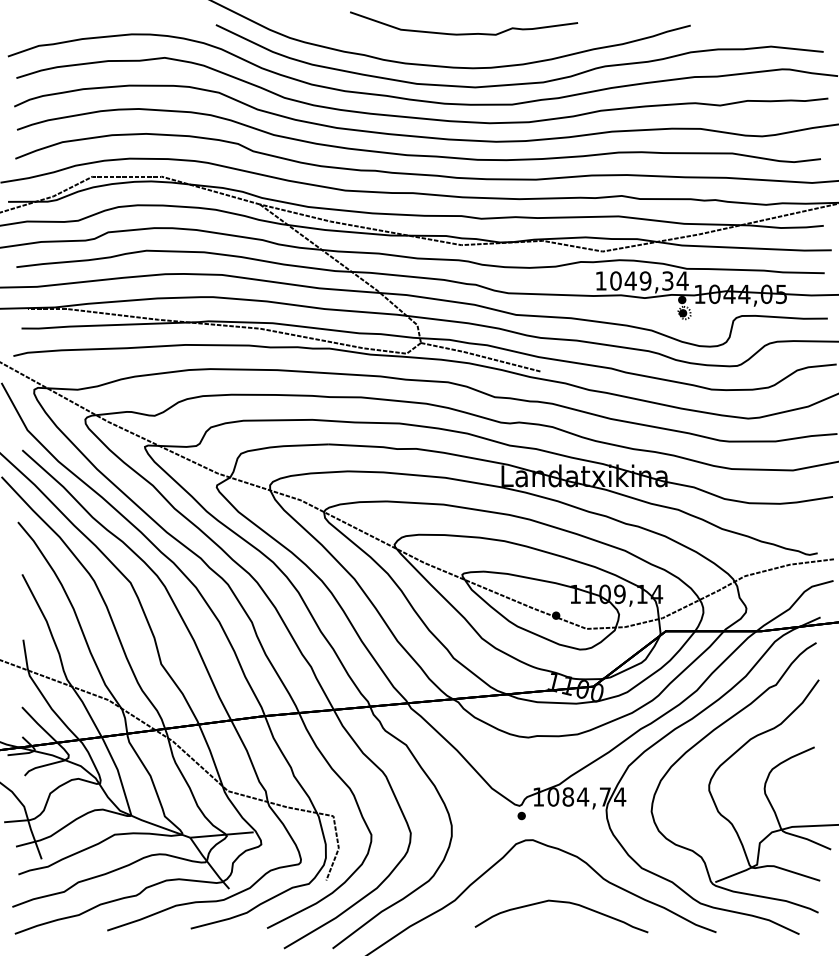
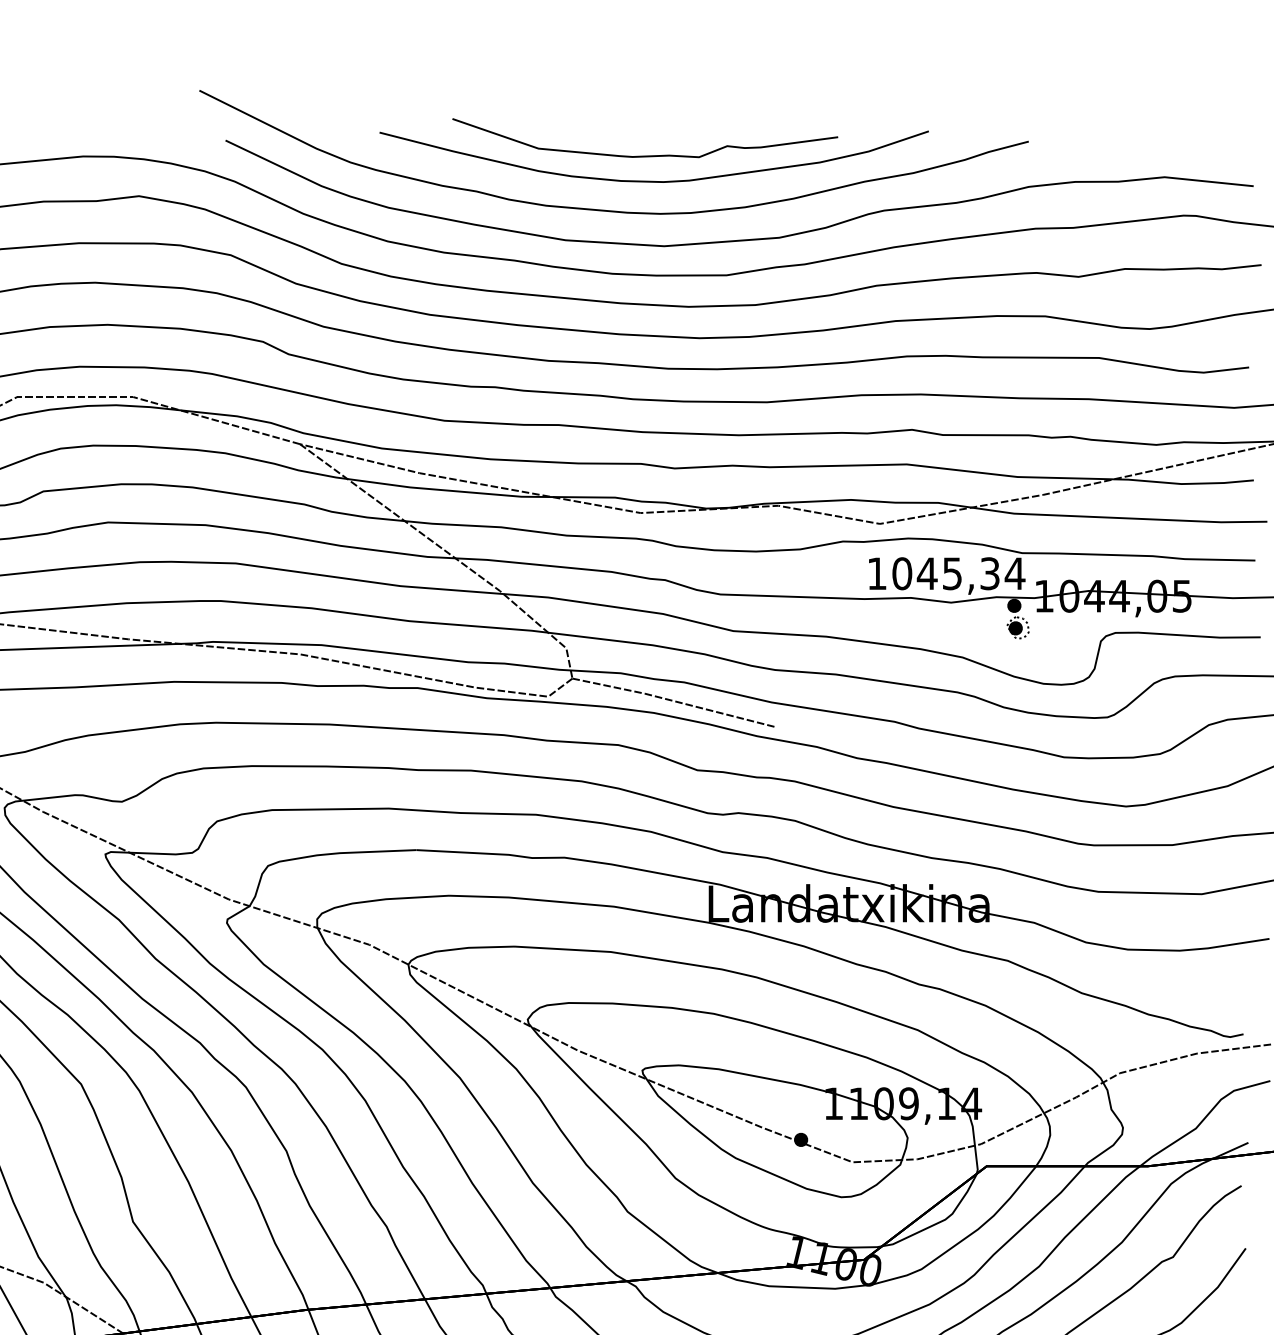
curve: (469, 48) -> (654, 180), added
text: (645, 280) -> (952, 572), 1049,34 -> 1045,34

